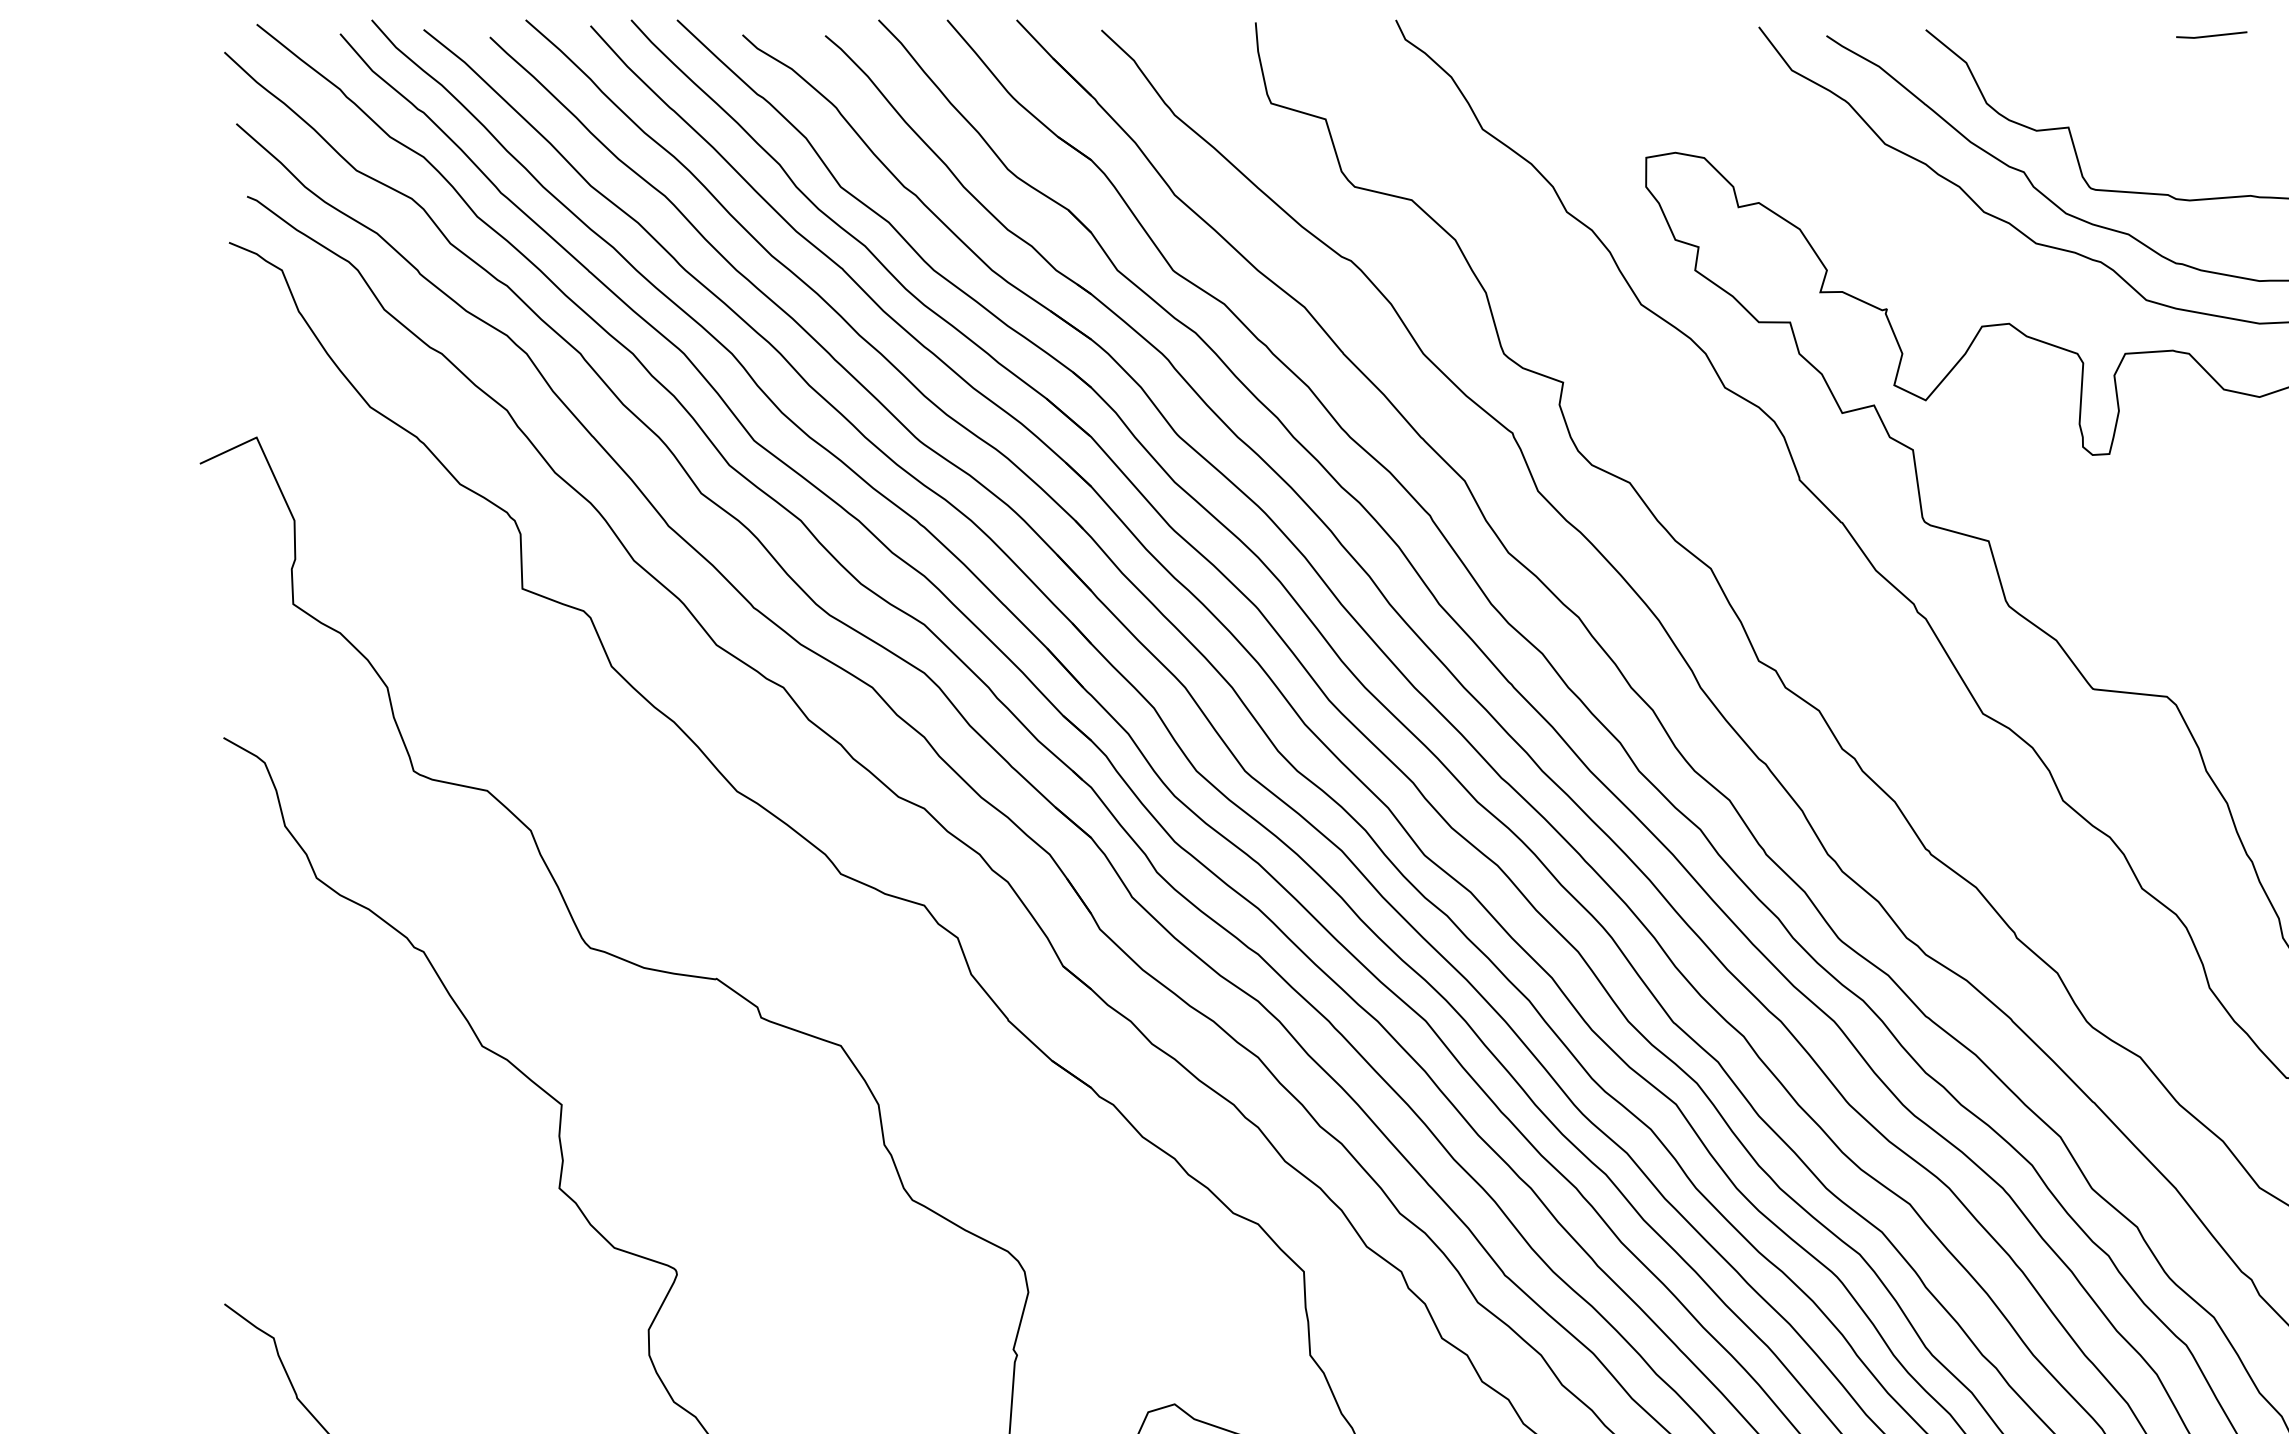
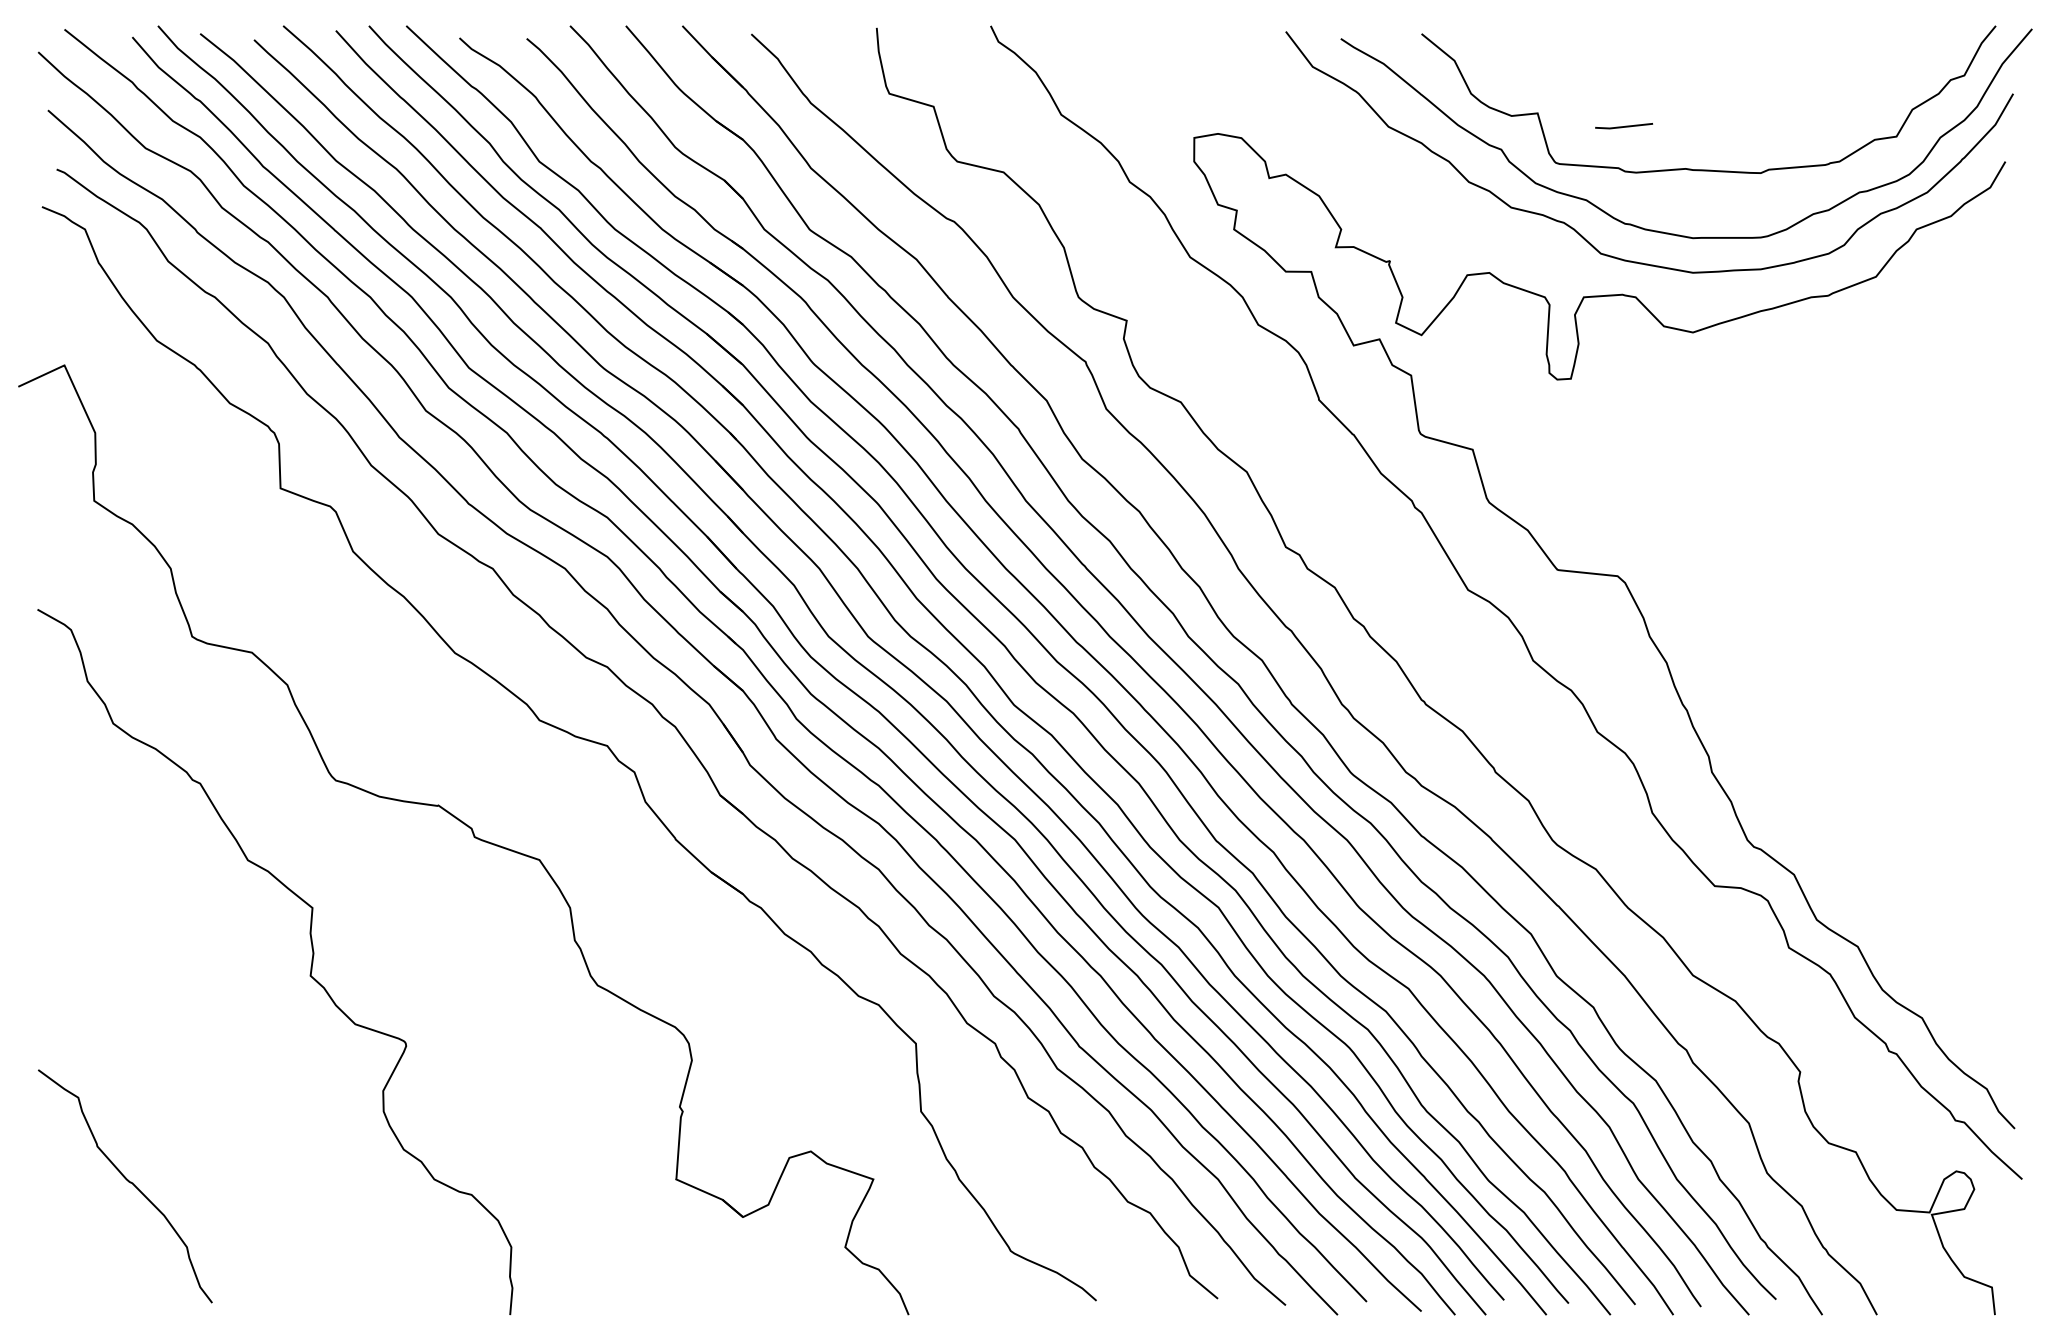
line: (2212, 35) -> (1624, 126), moved

